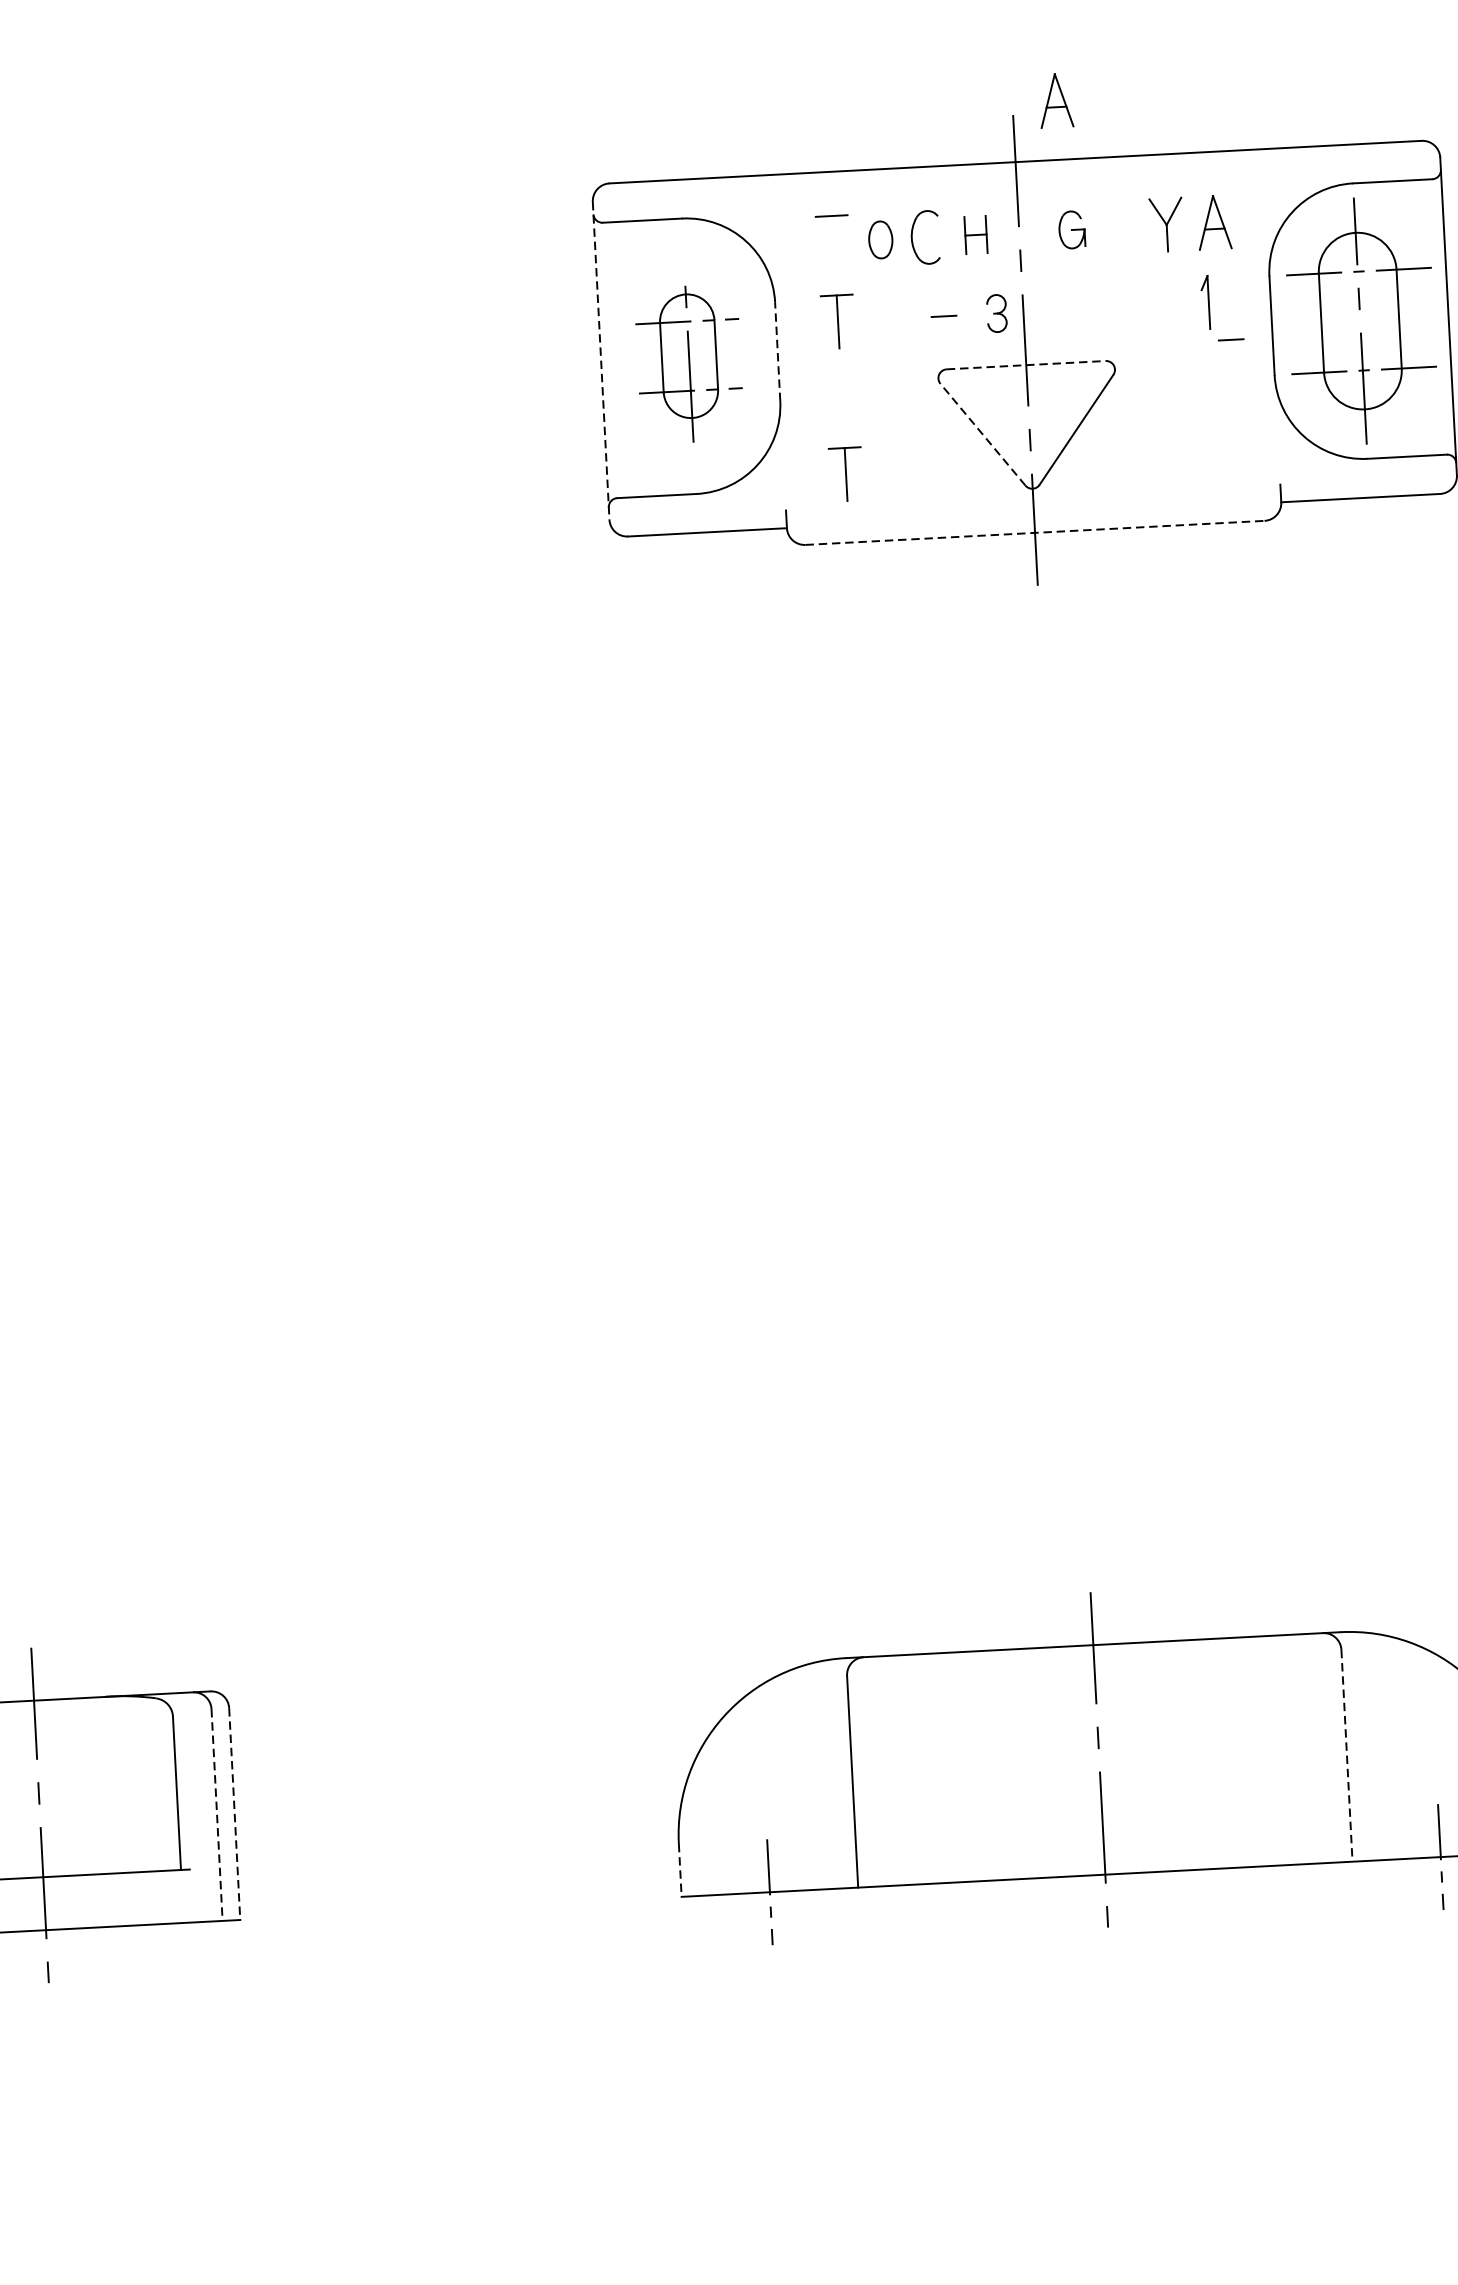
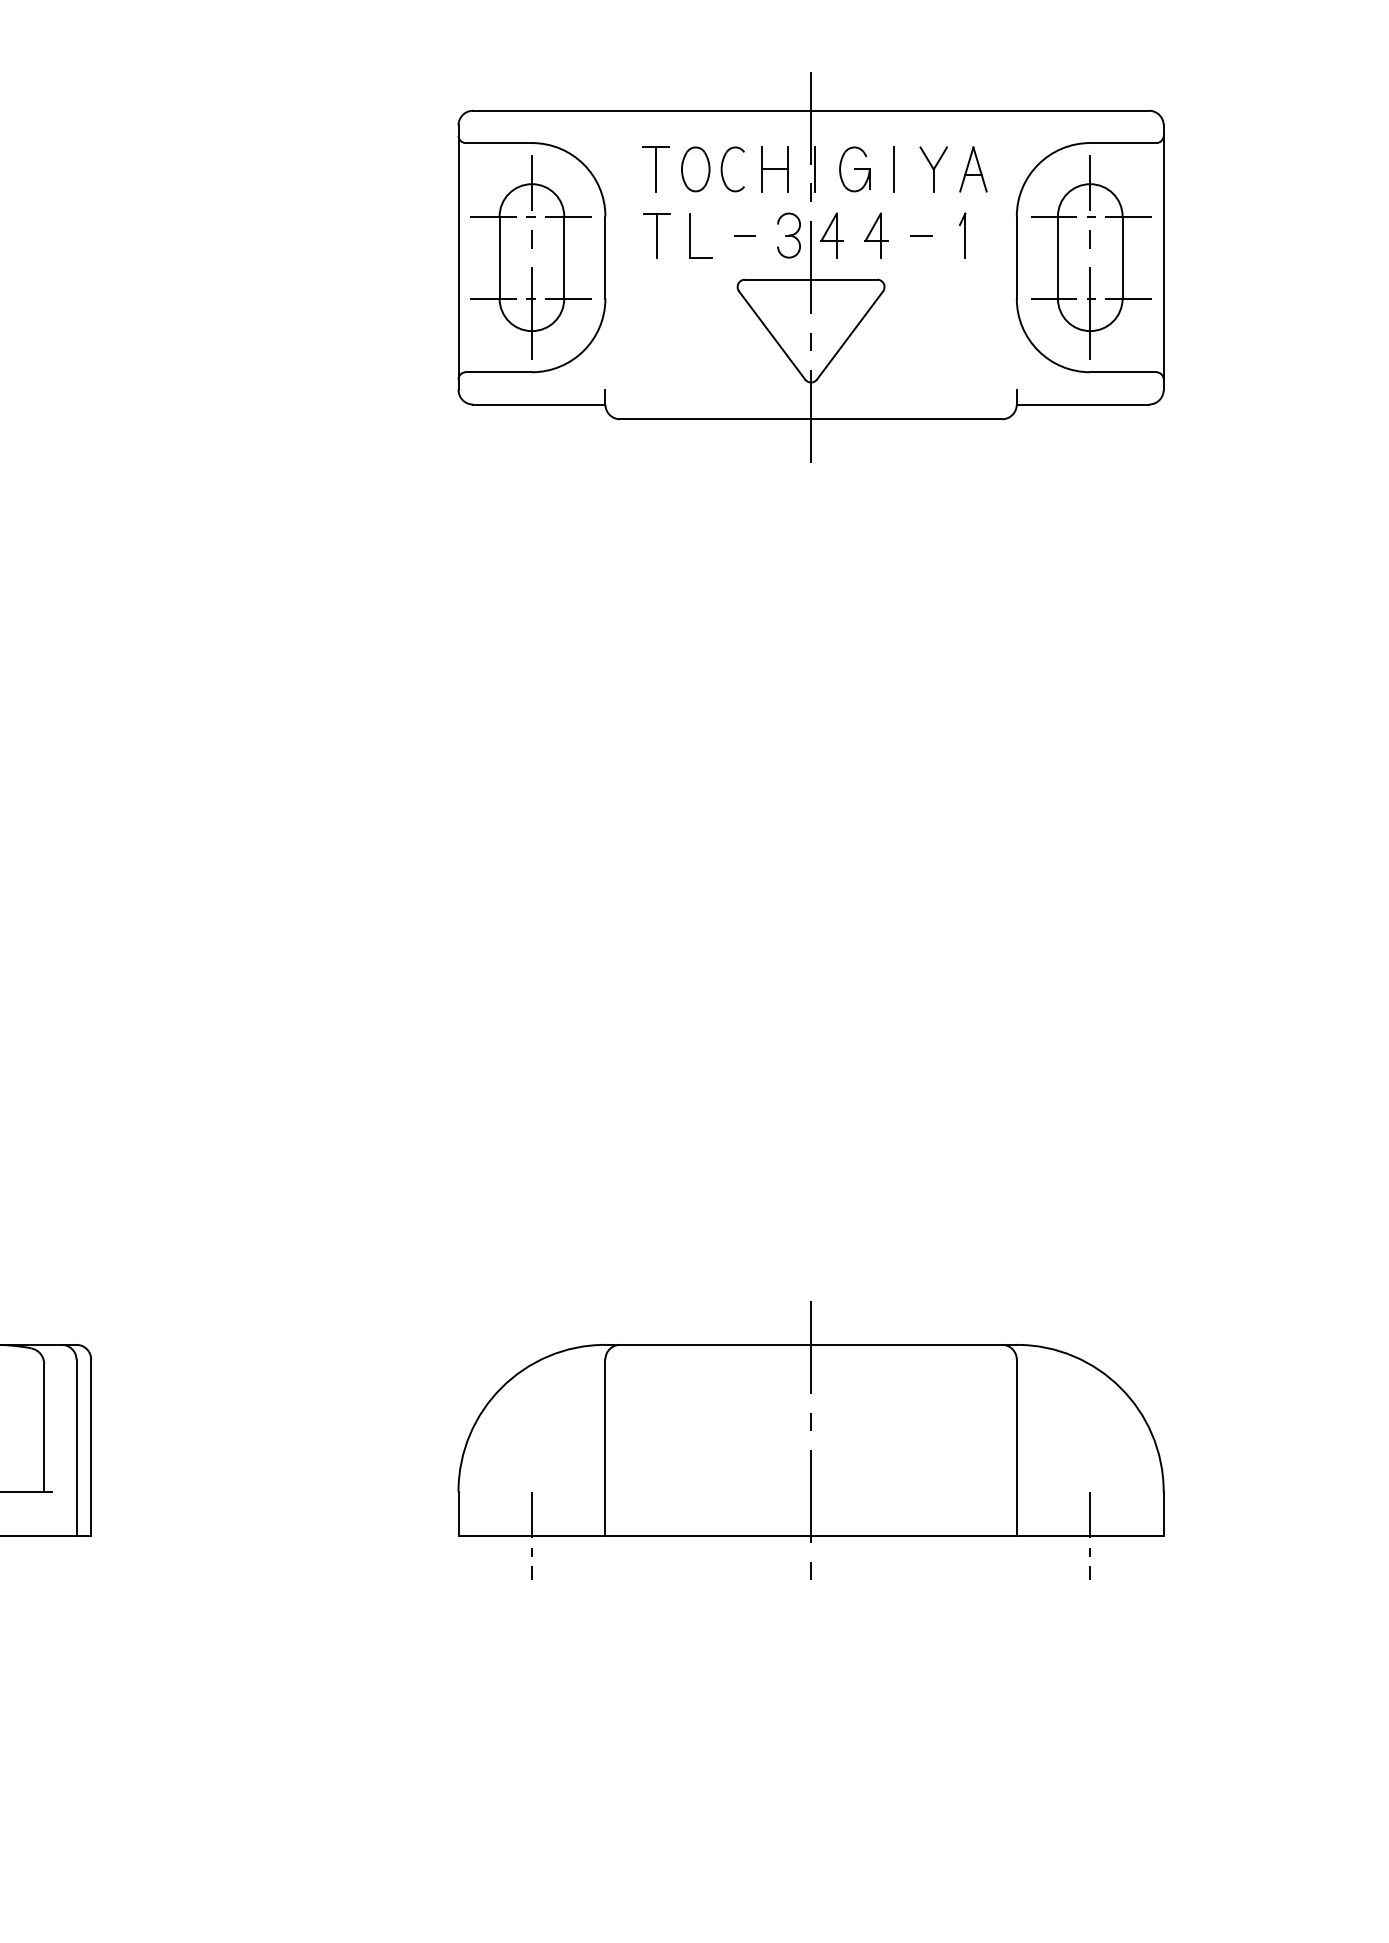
part: (1056, 100) -> (847, 61), removed
line: (1119, 227) -> (894, 169), added
part: (1071, 230) -> (854, 169), size x1.43
line: (1023, 232) -> (814, 169), added
part: (975, 235) -> (774, 169), size x1.43
part: (880, 240) -> (695, 169), size x1.43
line: (833, 242) -> (656, 169), added
part: (1102, 307) -> (876, 235), added
part: (1047, 310) -> (831, 235), added
part: (996, 313) -> (788, 235), size x1.43
part: (878, 319) -> (690, 235), added
line: (1231, 339) -> (921, 235), moved
line: (777, 351) -> (605, 257), dashed -> solid
part: (687, 356) -> (530, 257), size x1.43
line: (601, 361) -> (458, 258), dashed -> solid
line: (1026, 364) -> (811, 279), dashed -> solid
line: (982, 434) -> (771, 335), dashed -> solid
part: (845, 474) -> (656, 362), removed
line: (1035, 533) -> (811, 419), dashed -> solid
line: (1346, 1756) -> (1016, 1448), dashed -> solid
line: (235, 1814) -> (91, 1448), dashed -> solid
line: (217, 1815) -> (76, 1448), dashed -> solid
line: (680, 1871) -> (458, 1514), dashed -> solid

